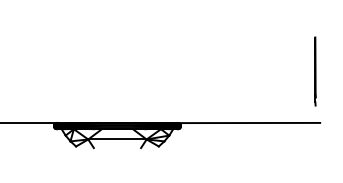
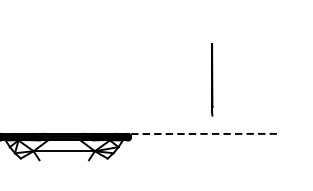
line: (315, 71) -> (212, 79), moved
line: (249, 123) -> (202, 134), solid -> dashed

